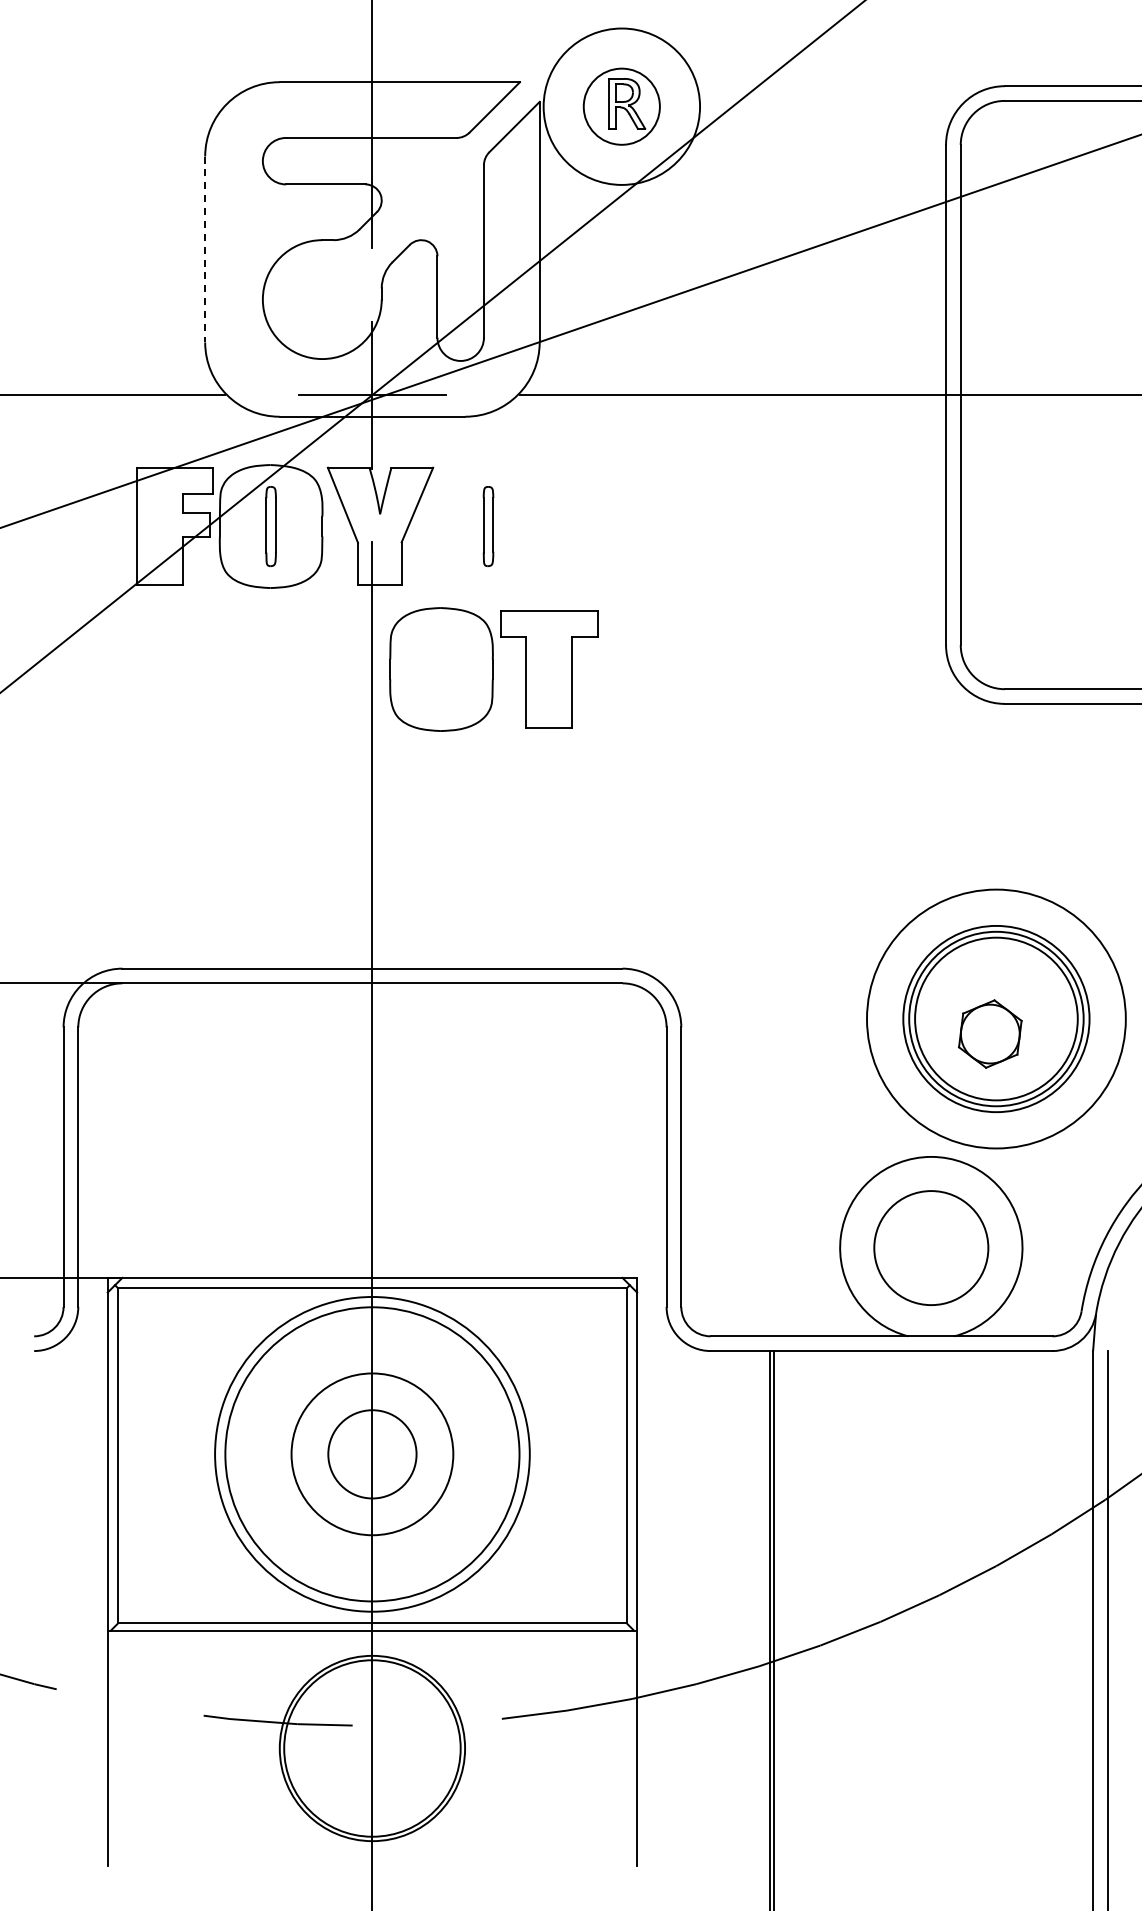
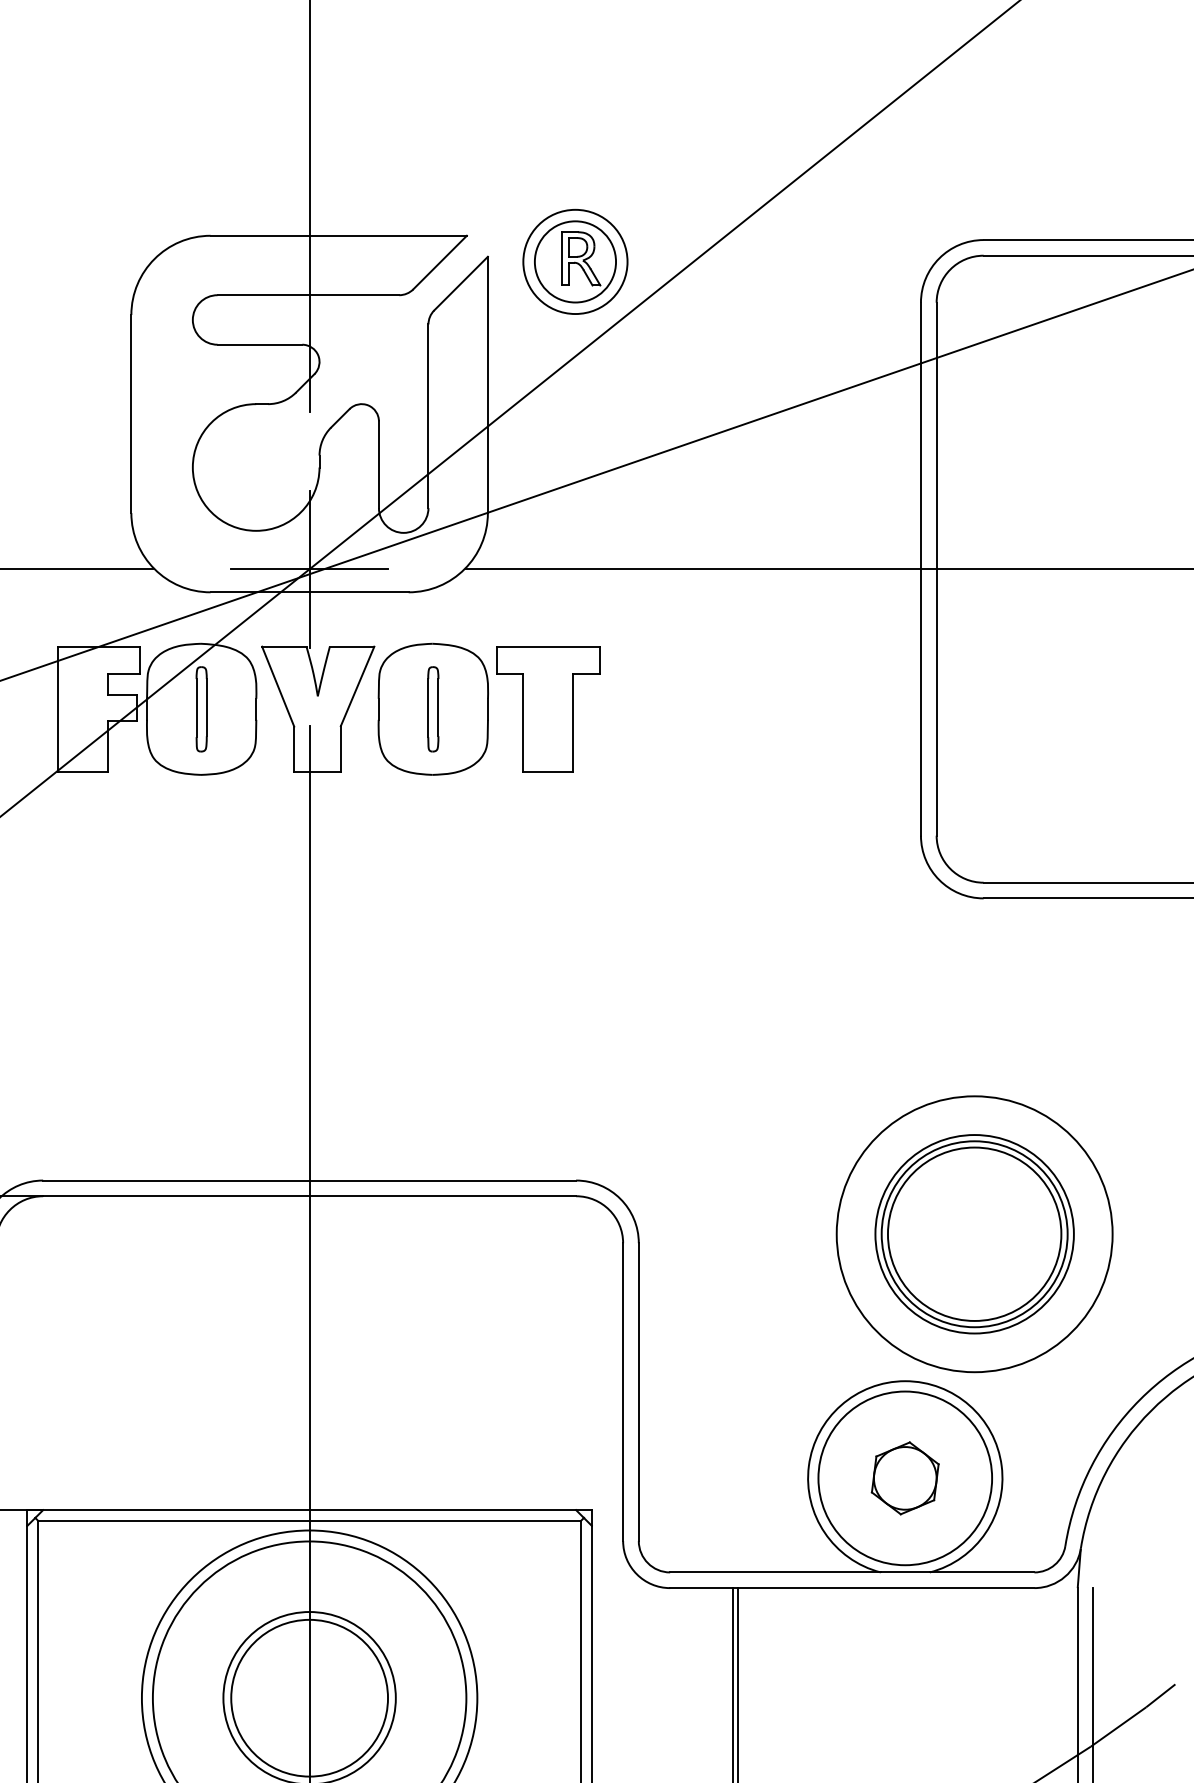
circle: (621, 106) -> (575, 261), size x0.62
line: (205, 249) -> (131, 414), dashed -> solid
part: (493, 669) -> (488, 709), moved
part: (990, 1033) -> (905, 1477), moved
circle: (930, 1247) -> (904, 1477), size x1.43
circle: (371, 1453) -> (308, 1697), size x1.67

